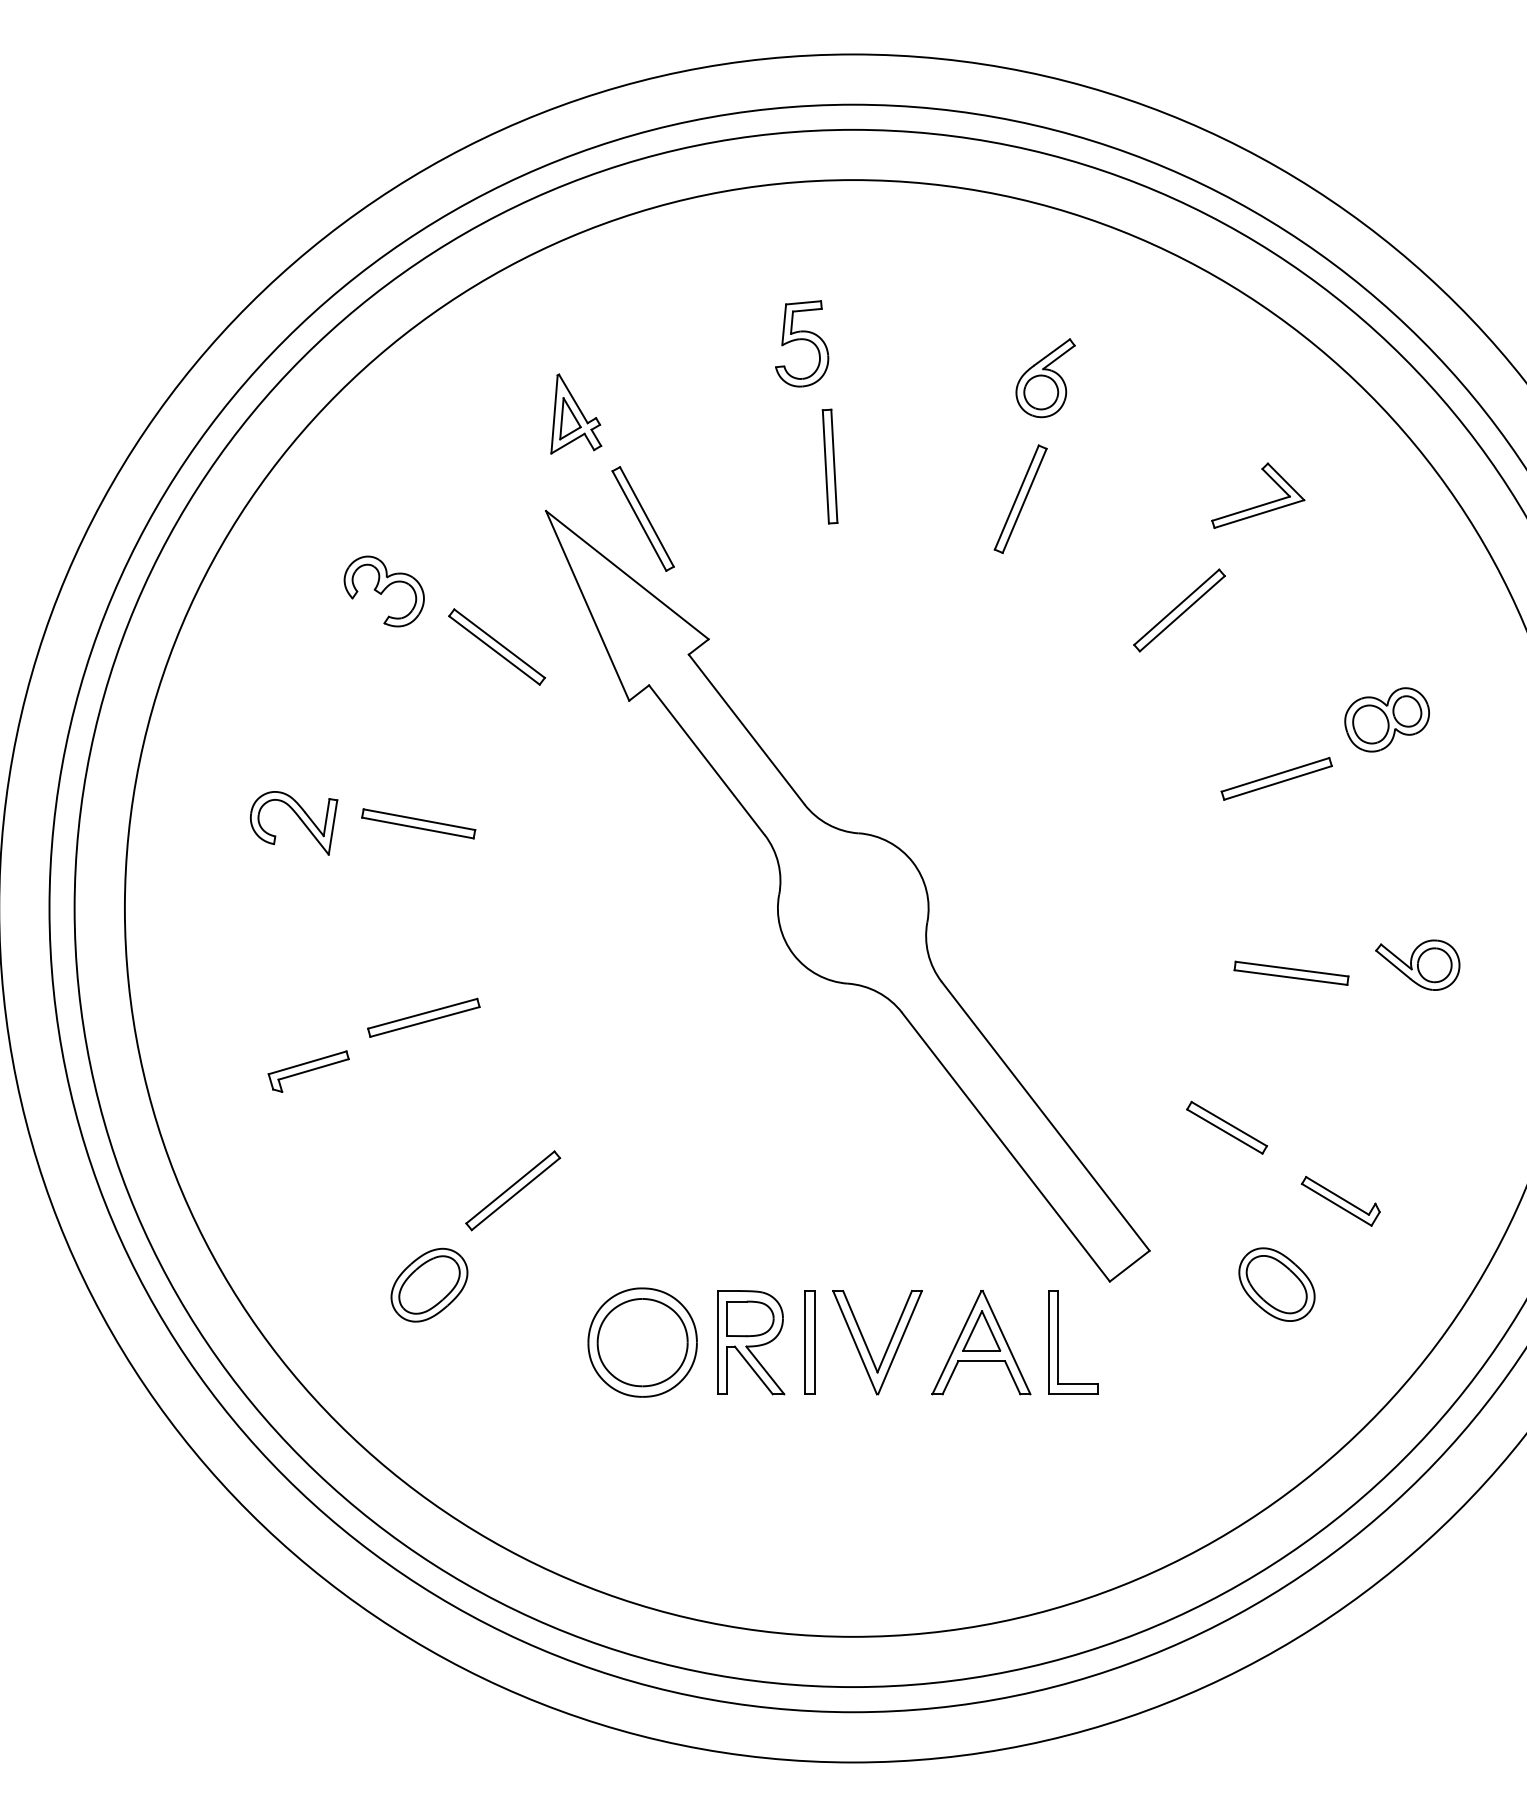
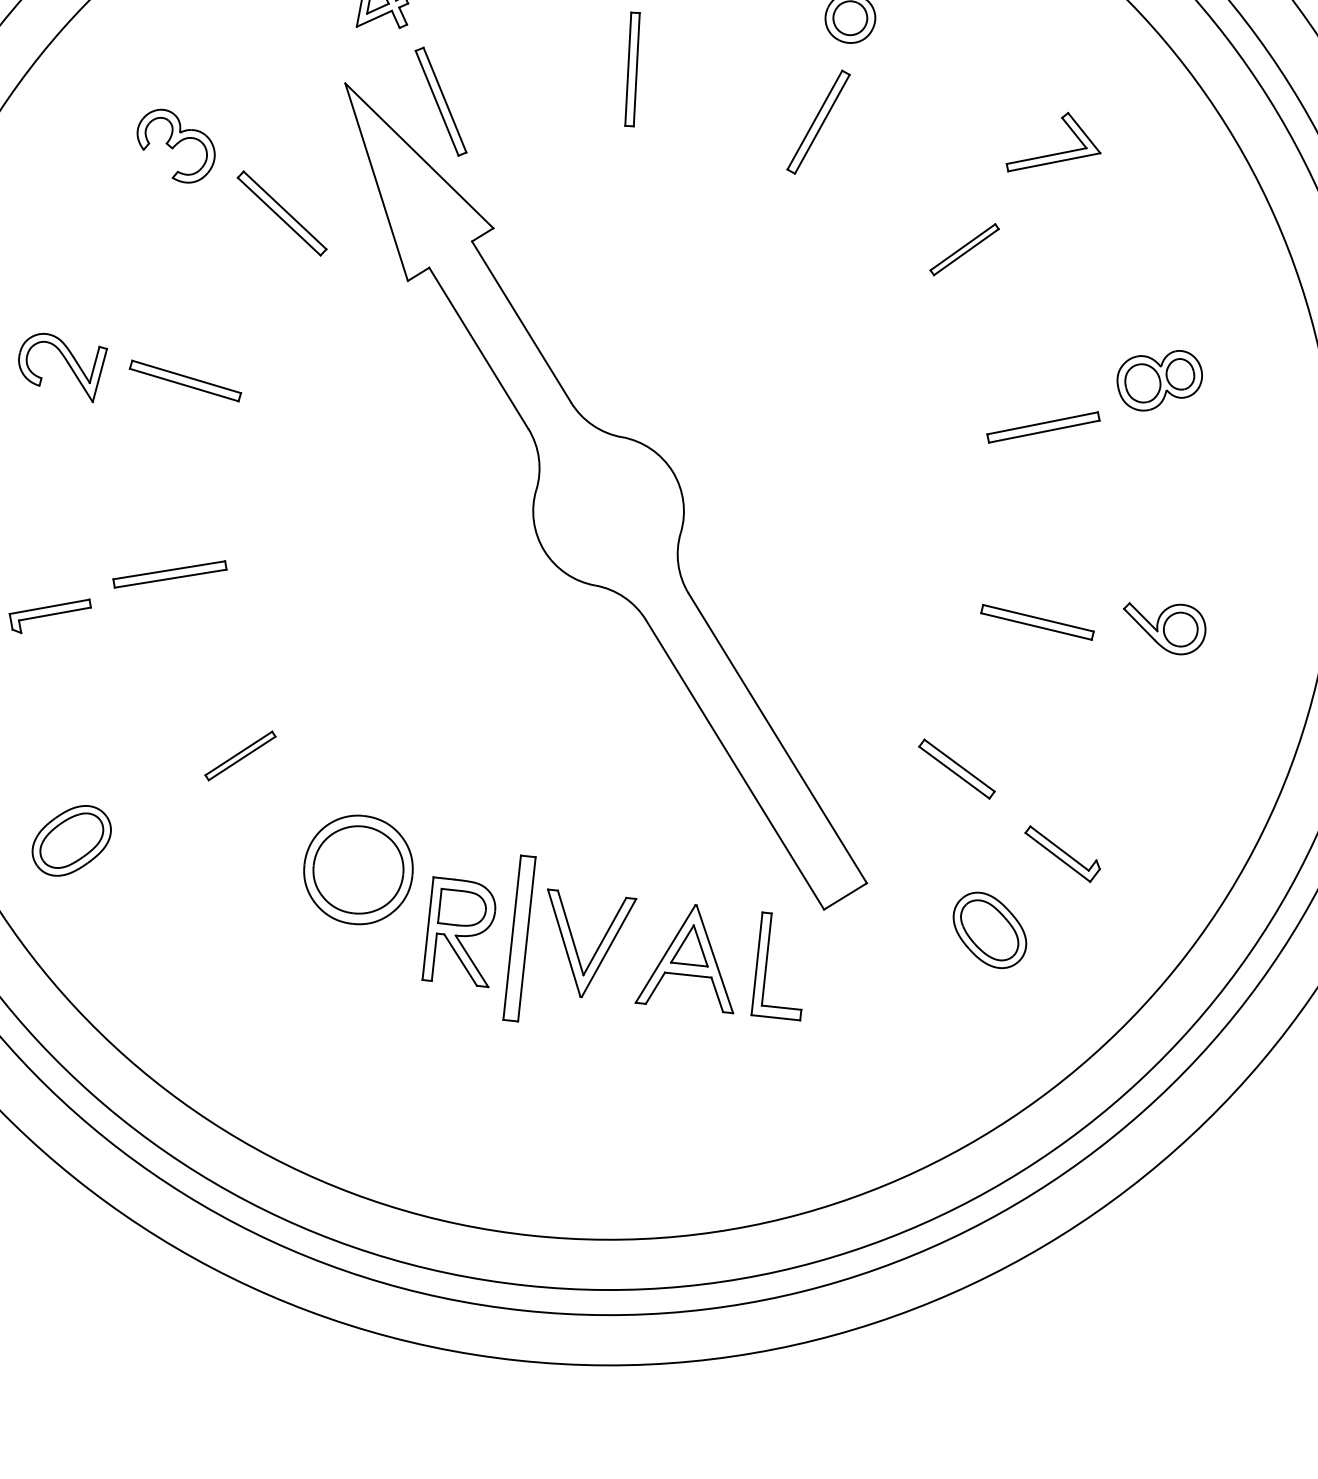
part: (1179, 610) -> (964, 249), size x0.7
part: (513, 1190) -> (240, 755), size x0.7
part: (429, 1284) -> (71, 840), moved
part: (642, 1342) -> (358, 869), moved
part: (809, 1342) -> (518, 938), size x1.6

